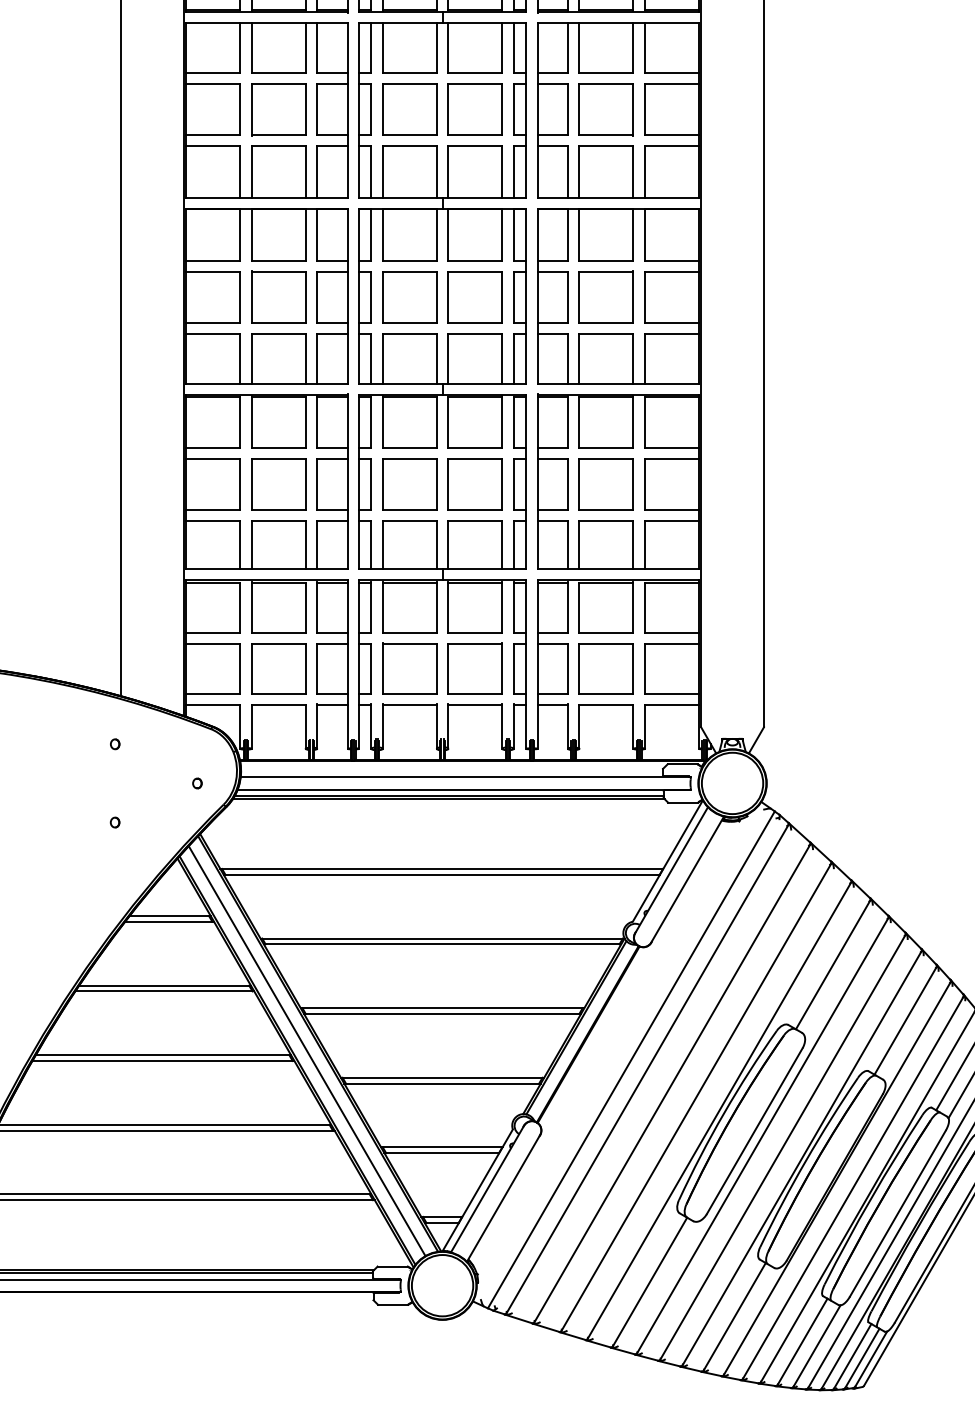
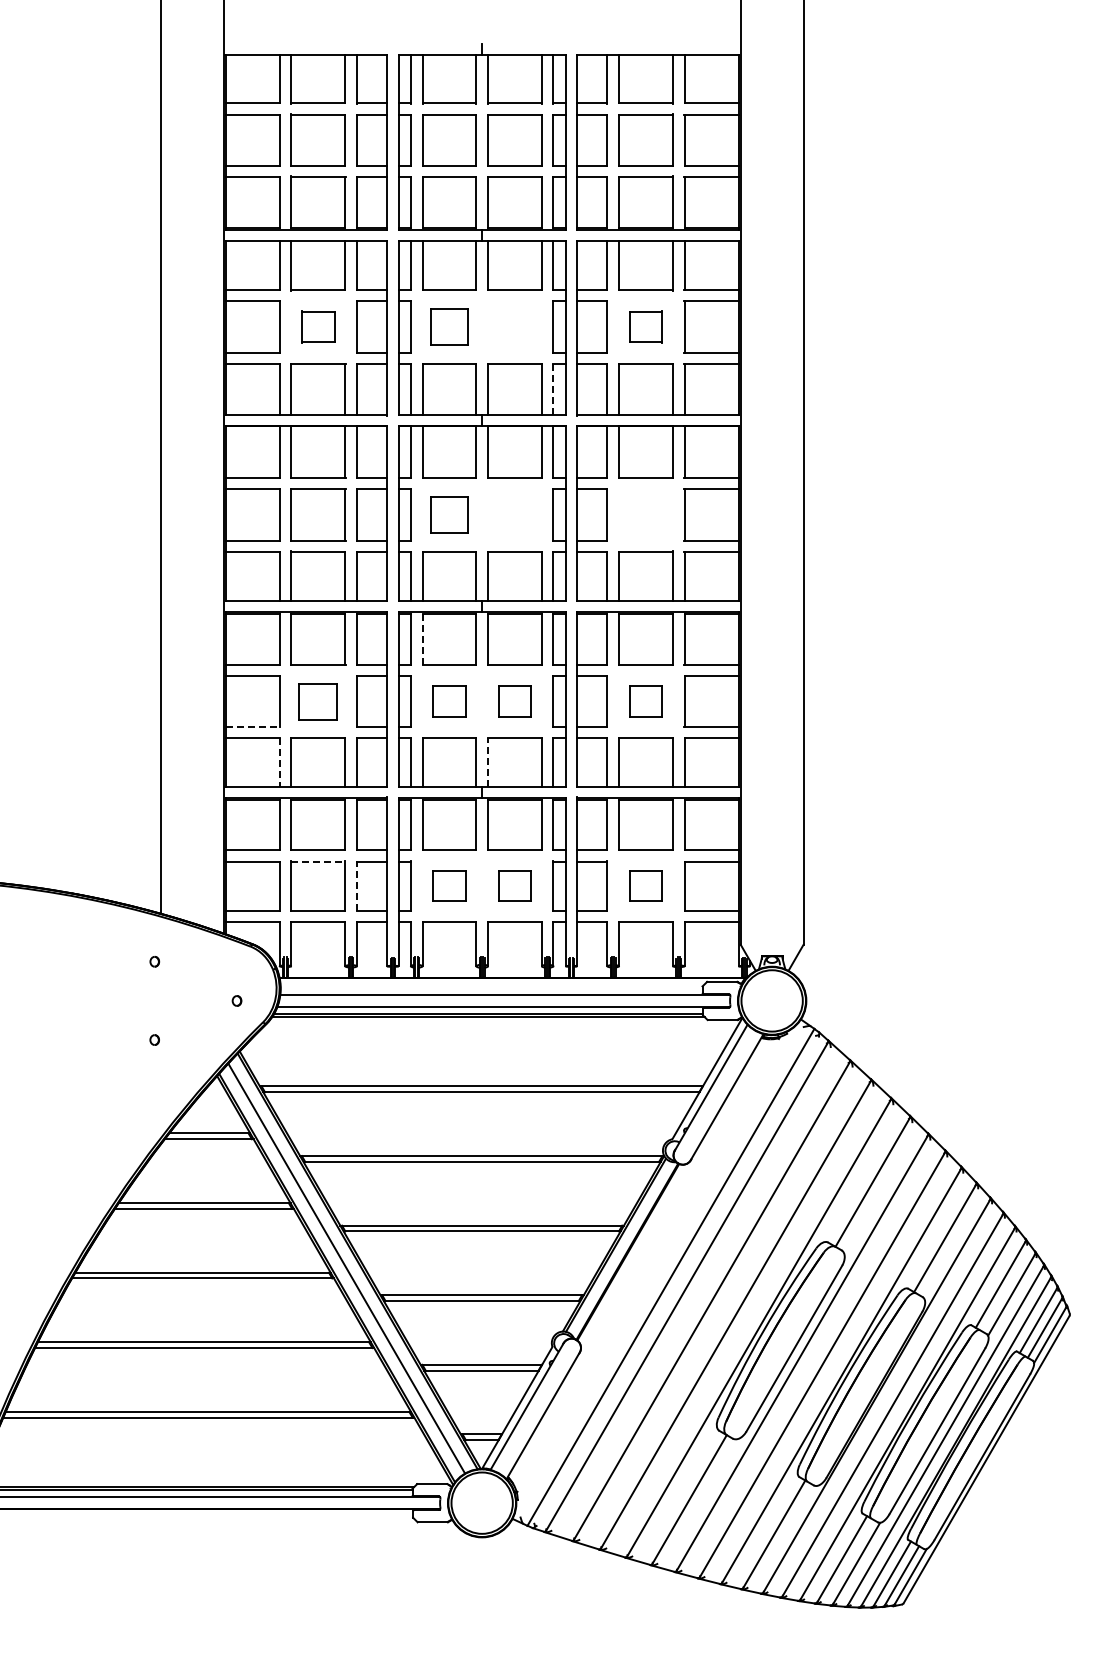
part: (278, 109) -> (318, 326), size x0.6
part: (409, 109) -> (449, 326), size x0.7
part: (474, 109) -> (514, 326), removed
part: (605, 109) -> (645, 326), size x0.6
line: (513, 172) -> (553, 389), solid -> dashed
part: (409, 297) -> (449, 514), size x0.7
part: (474, 297) -> (514, 514), removed
part: (605, 297) -> (645, 514), removed
line: (382, 422) -> (422, 639), solid -> dashed
part: (277, 484) -> (317, 701), size x0.7
part: (409, 484) -> (449, 701), size x0.6
part: (474, 484) -> (514, 701), size x0.6
part: (605, 484) -> (645, 701), size x0.6
line: (213, 510) -> (253, 727), solid -> dashed
line: (448, 545) -> (488, 762), solid -> dashed
line: (239, 546) -> (279, 763), solid -> dashed
line: (278, 644) -> (318, 861), solid -> dashed
line: (316, 668) -> (356, 885), solid -> dashed
part: (409, 668) -> (449, 885), size x0.6
part: (474, 668) -> (514, 885), size x0.6
part: (605, 668) -> (645, 885), size x0.6

